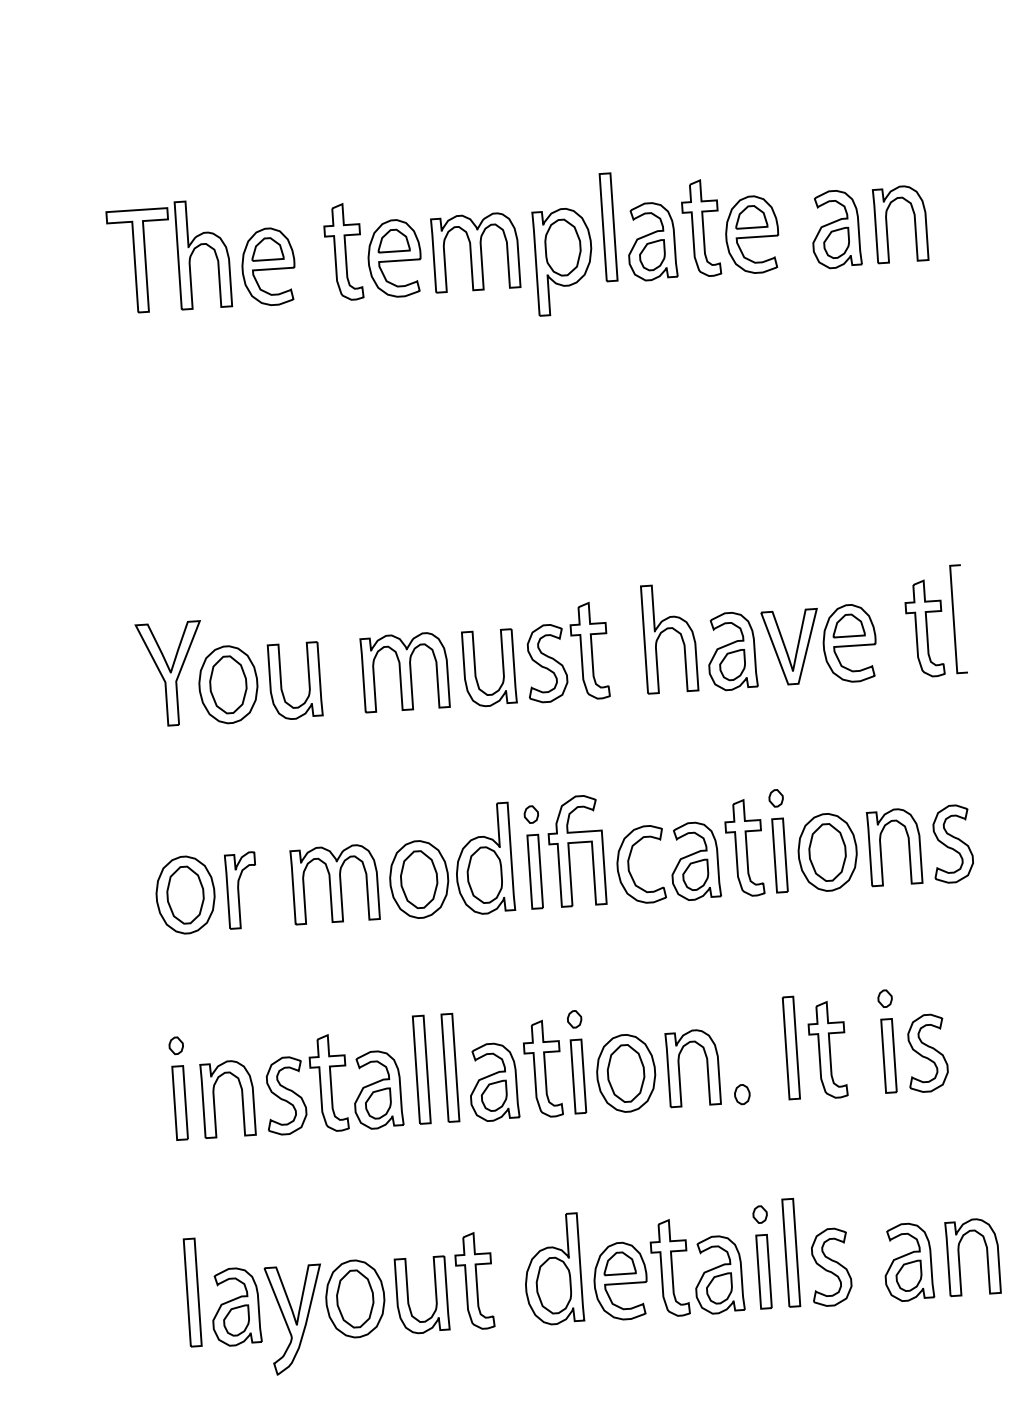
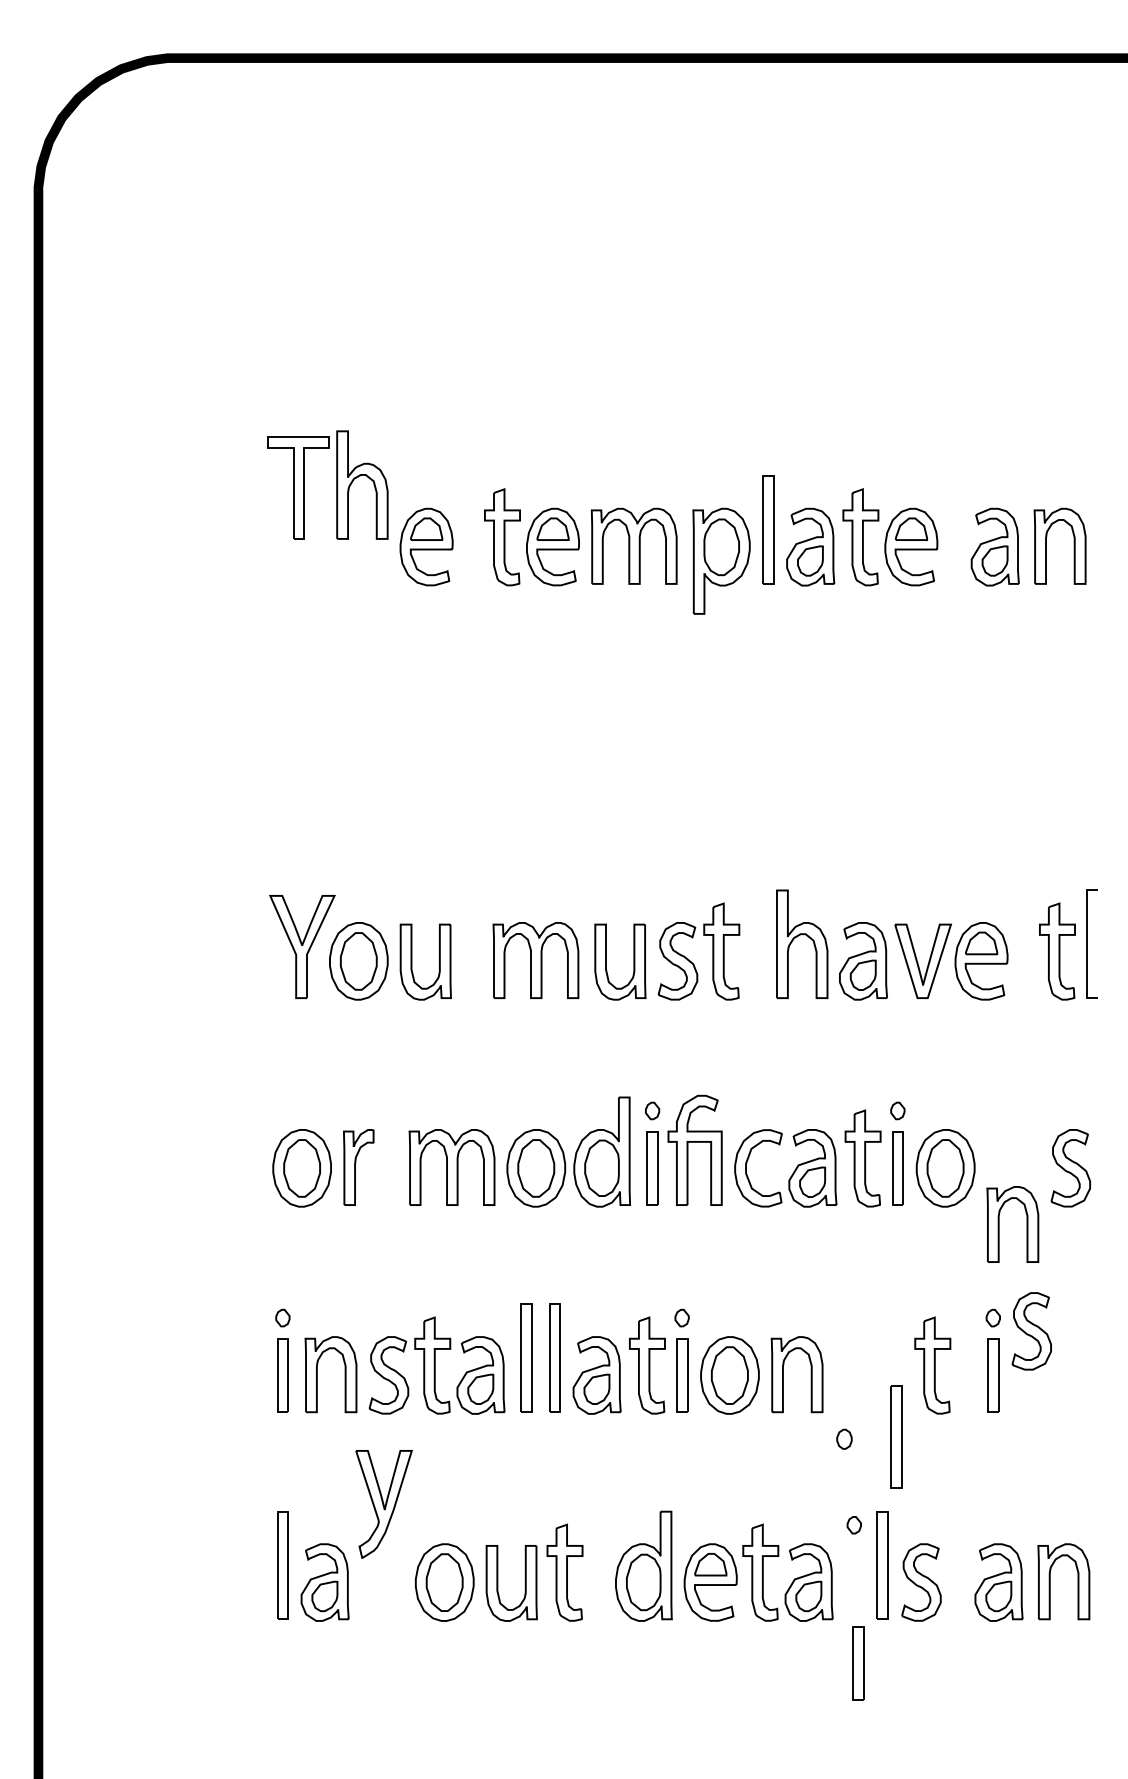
part: (177, 255) -> (336, 484), moved
part: (881, 848) -> (999, 1224), moved
part: (791, 1047) -> (896, 1436), moved
part: (927, 1053) -> (1031, 1331), moved
part: (742, 1093) -> (844, 1438), moved
part: (764, 1271) -> (858, 1663), moved
part: (295, 1319) -> (383, 1504), moved

